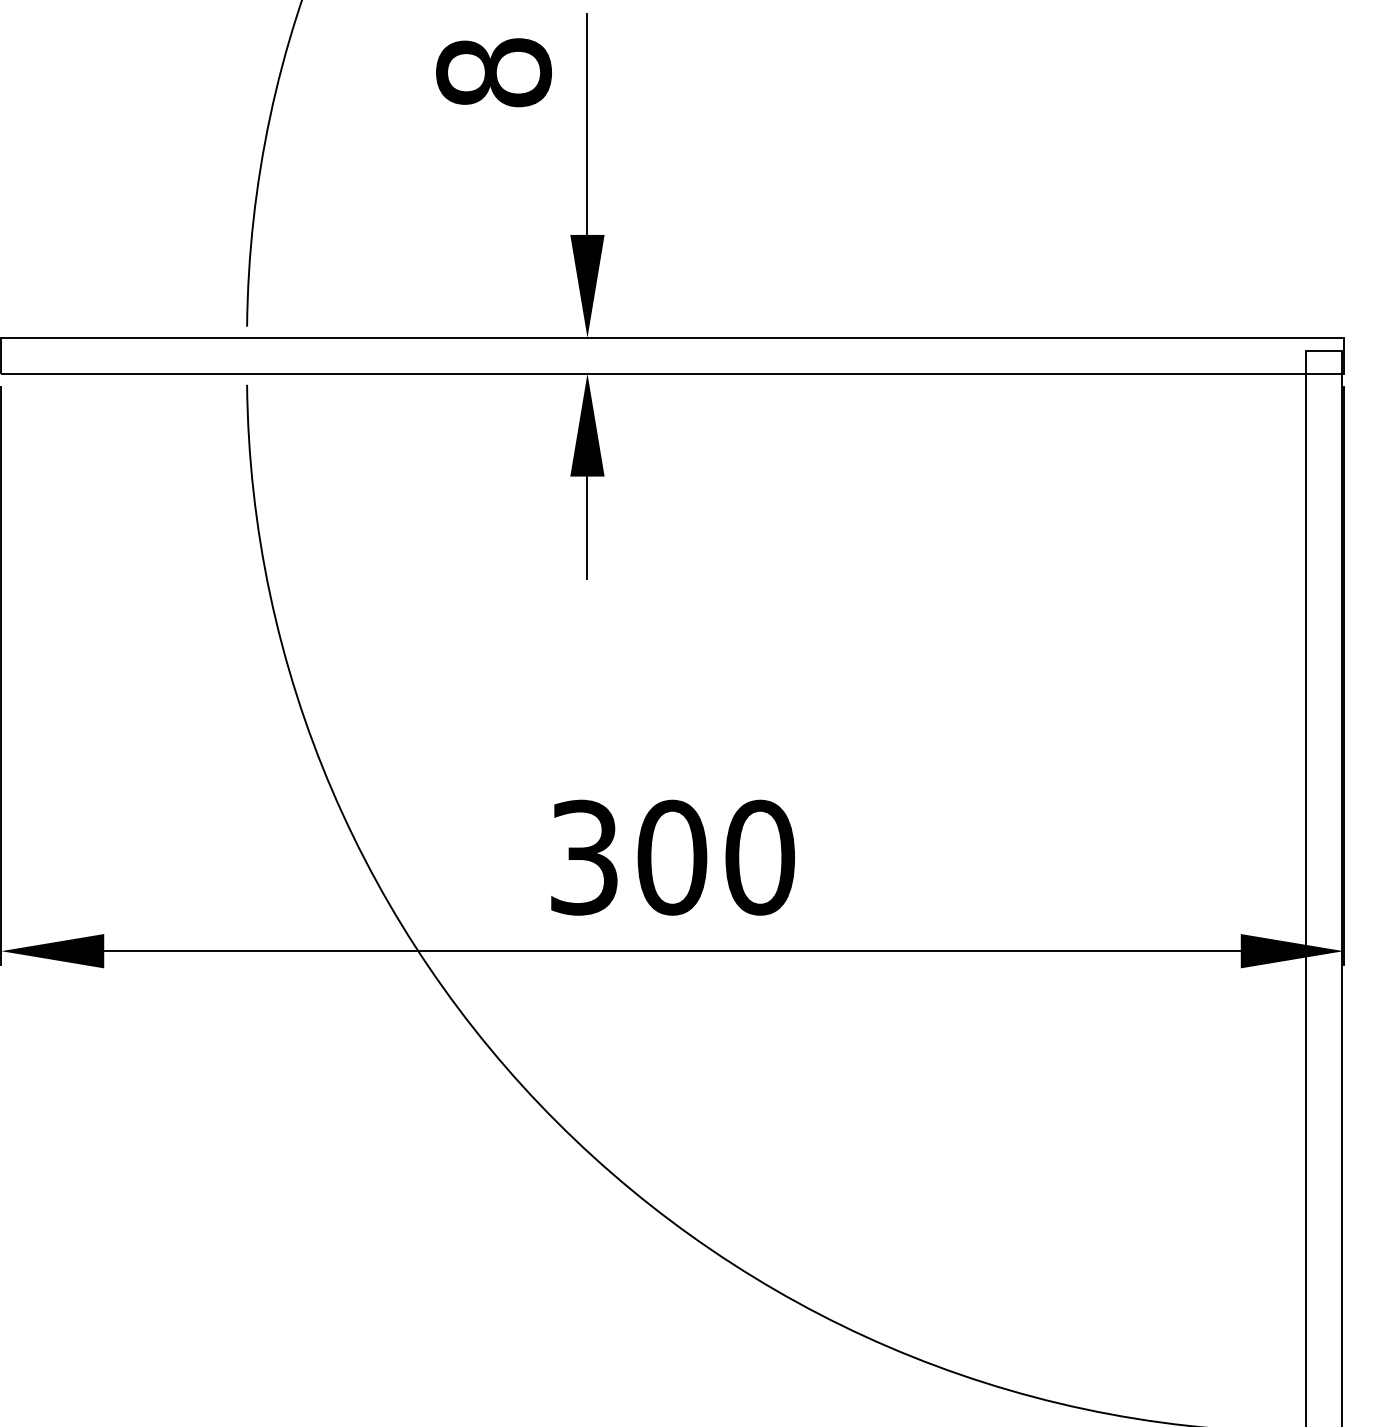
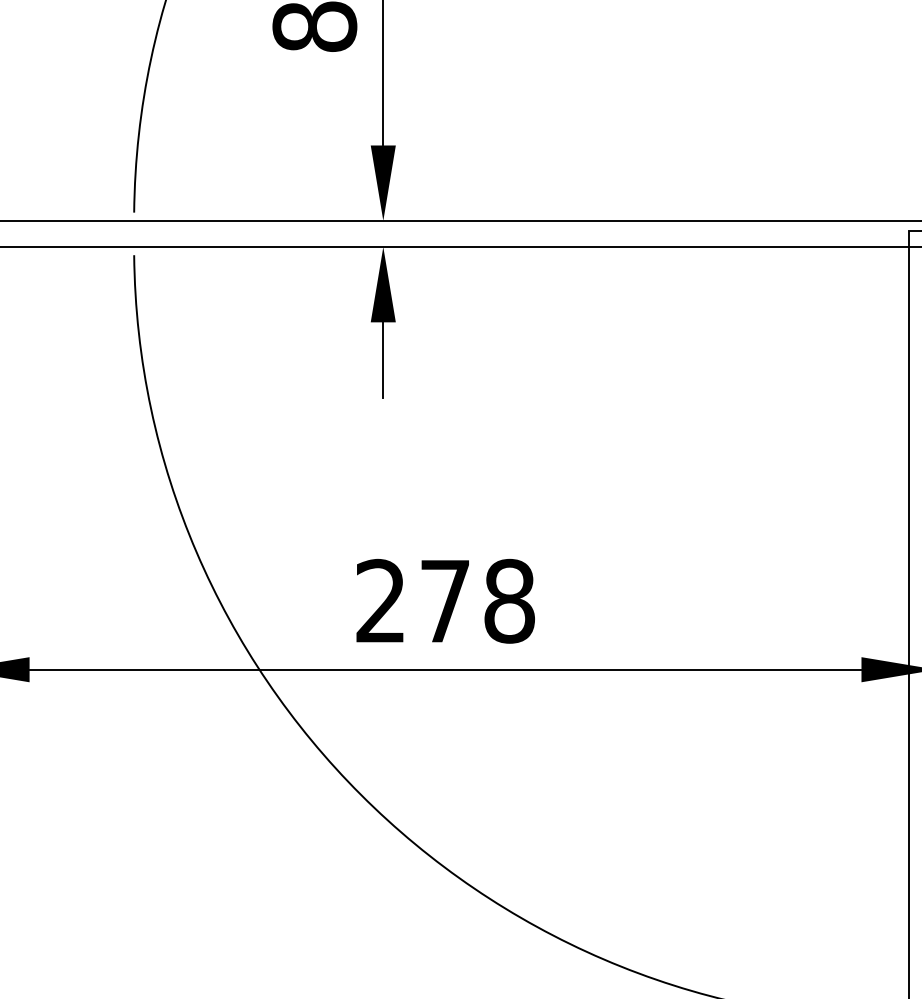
text: (672, 857) -> (445, 601), 300 -> 278

